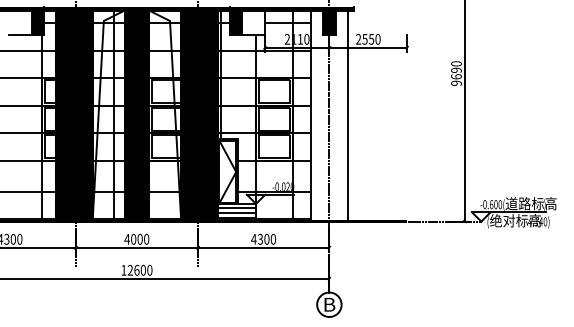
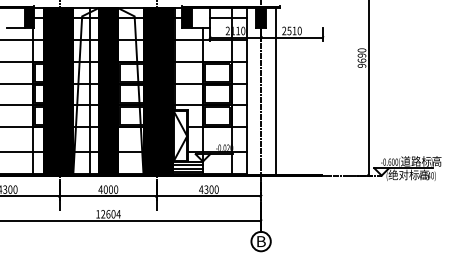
fill: (136, 31) -> (108, 24), removed
text: (371, 39) -> (294, 31), 2550 -> 2510
text: (149, 269) -> (118, 213), 12600 -> 12604

